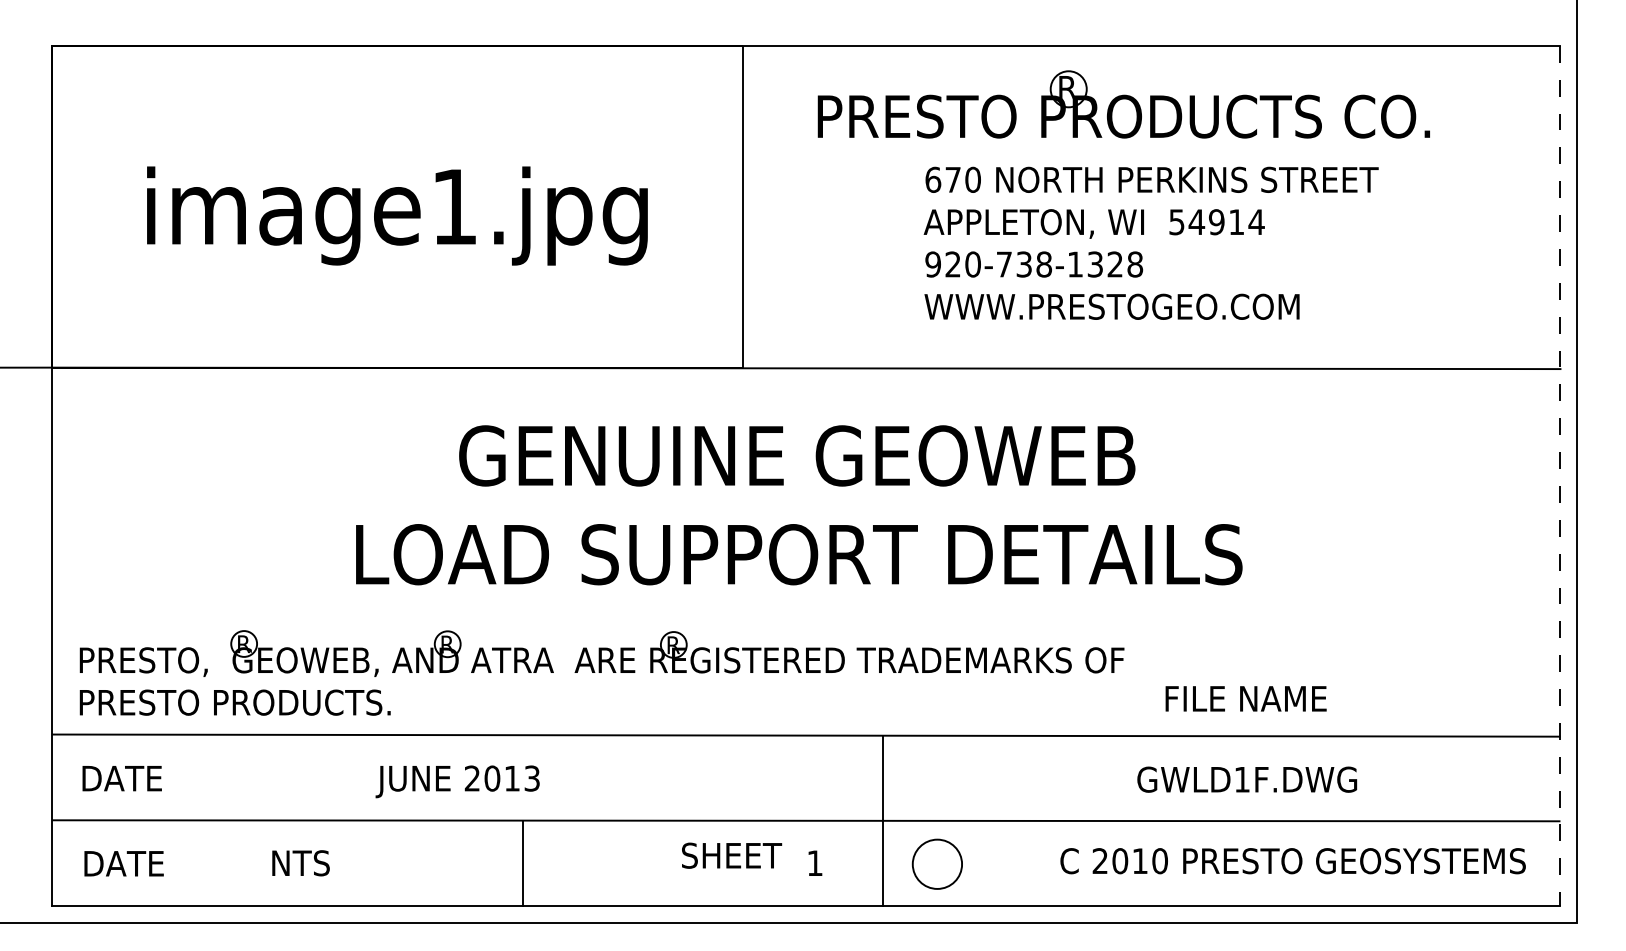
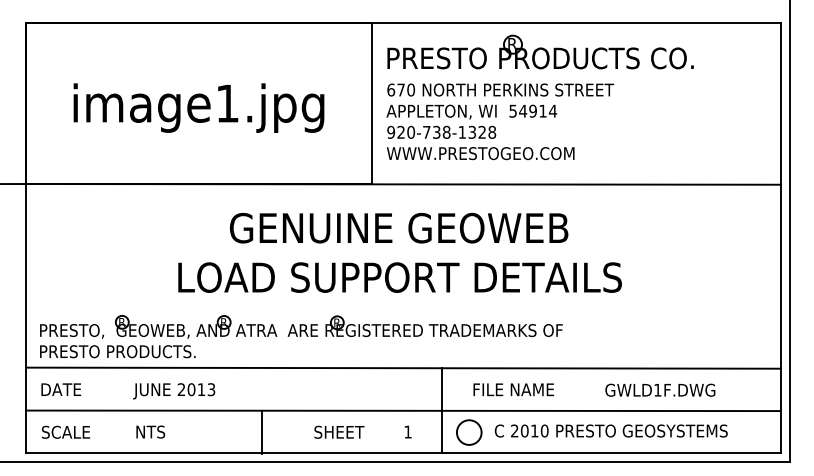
part: (1123, 102) -> (540, 51), moved
text: (1151, 242) -> (500, 121), moved
line: (1561, 476) -> (781, 238), dashed -> solid
text: (1245, 698) -> (513, 389), moved
text: (1247, 778) -> (660, 389), moved
text: (458, 782) -> (174, 391), moved
text: (732, 854) -> (339, 431), moved
text: (1291, 860) -> (610, 430), moved
text: (130, 862) -> (65, 431), DATE -> SCALE

